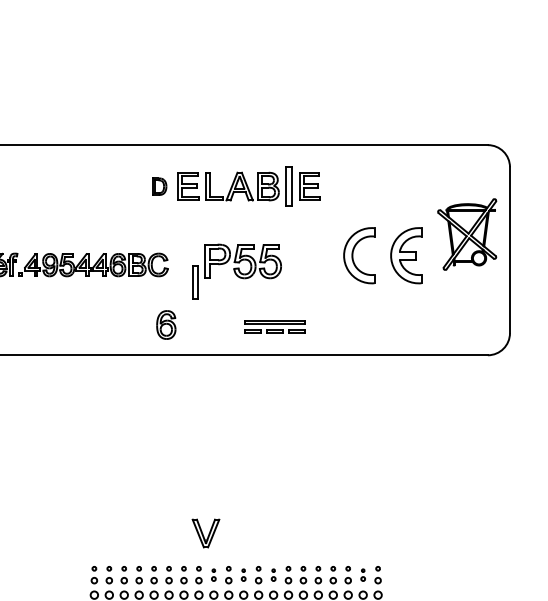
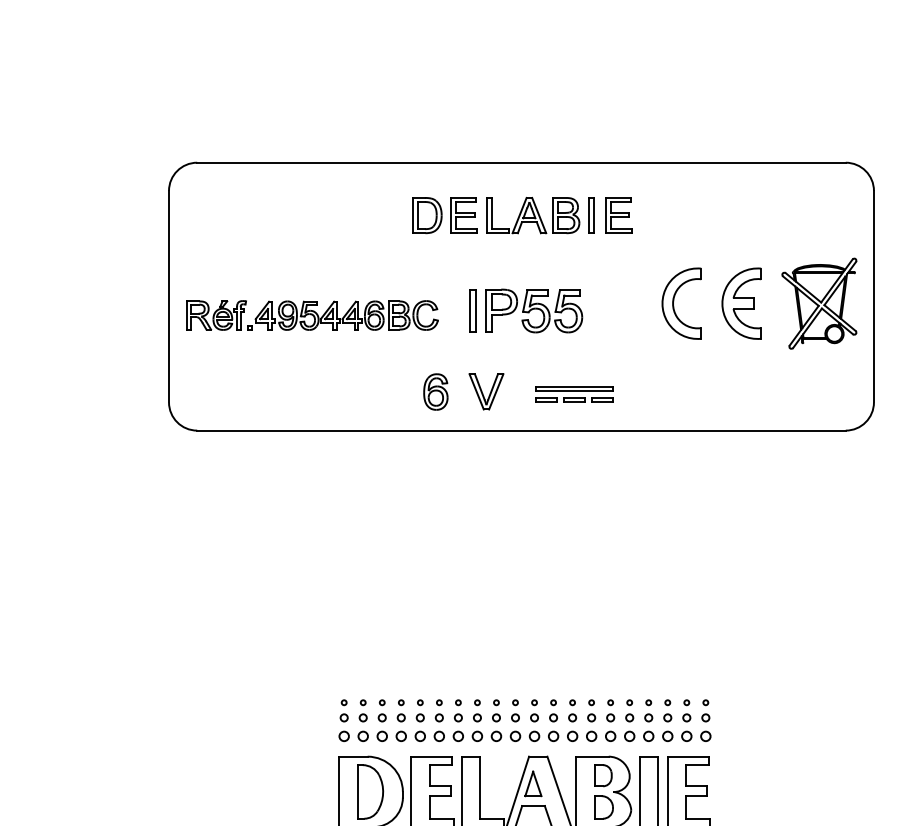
part: (159, 186) -> (427, 215), size x1.67
part: (288, 186) -> (591, 215), size x0.71
part: (467, 234) -> (819, 303), moved
part: (195, 282) -> (472, 310), moved
part: (206, 533) -> (486, 391), moved
part: (213, 574) -> (496, 710), size x1.43
part: (243, 574) -> (534, 710), size x1.43
part: (273, 574) -> (572, 710), size x1.43
part: (362, 574) -> (686, 710), size x1.43

